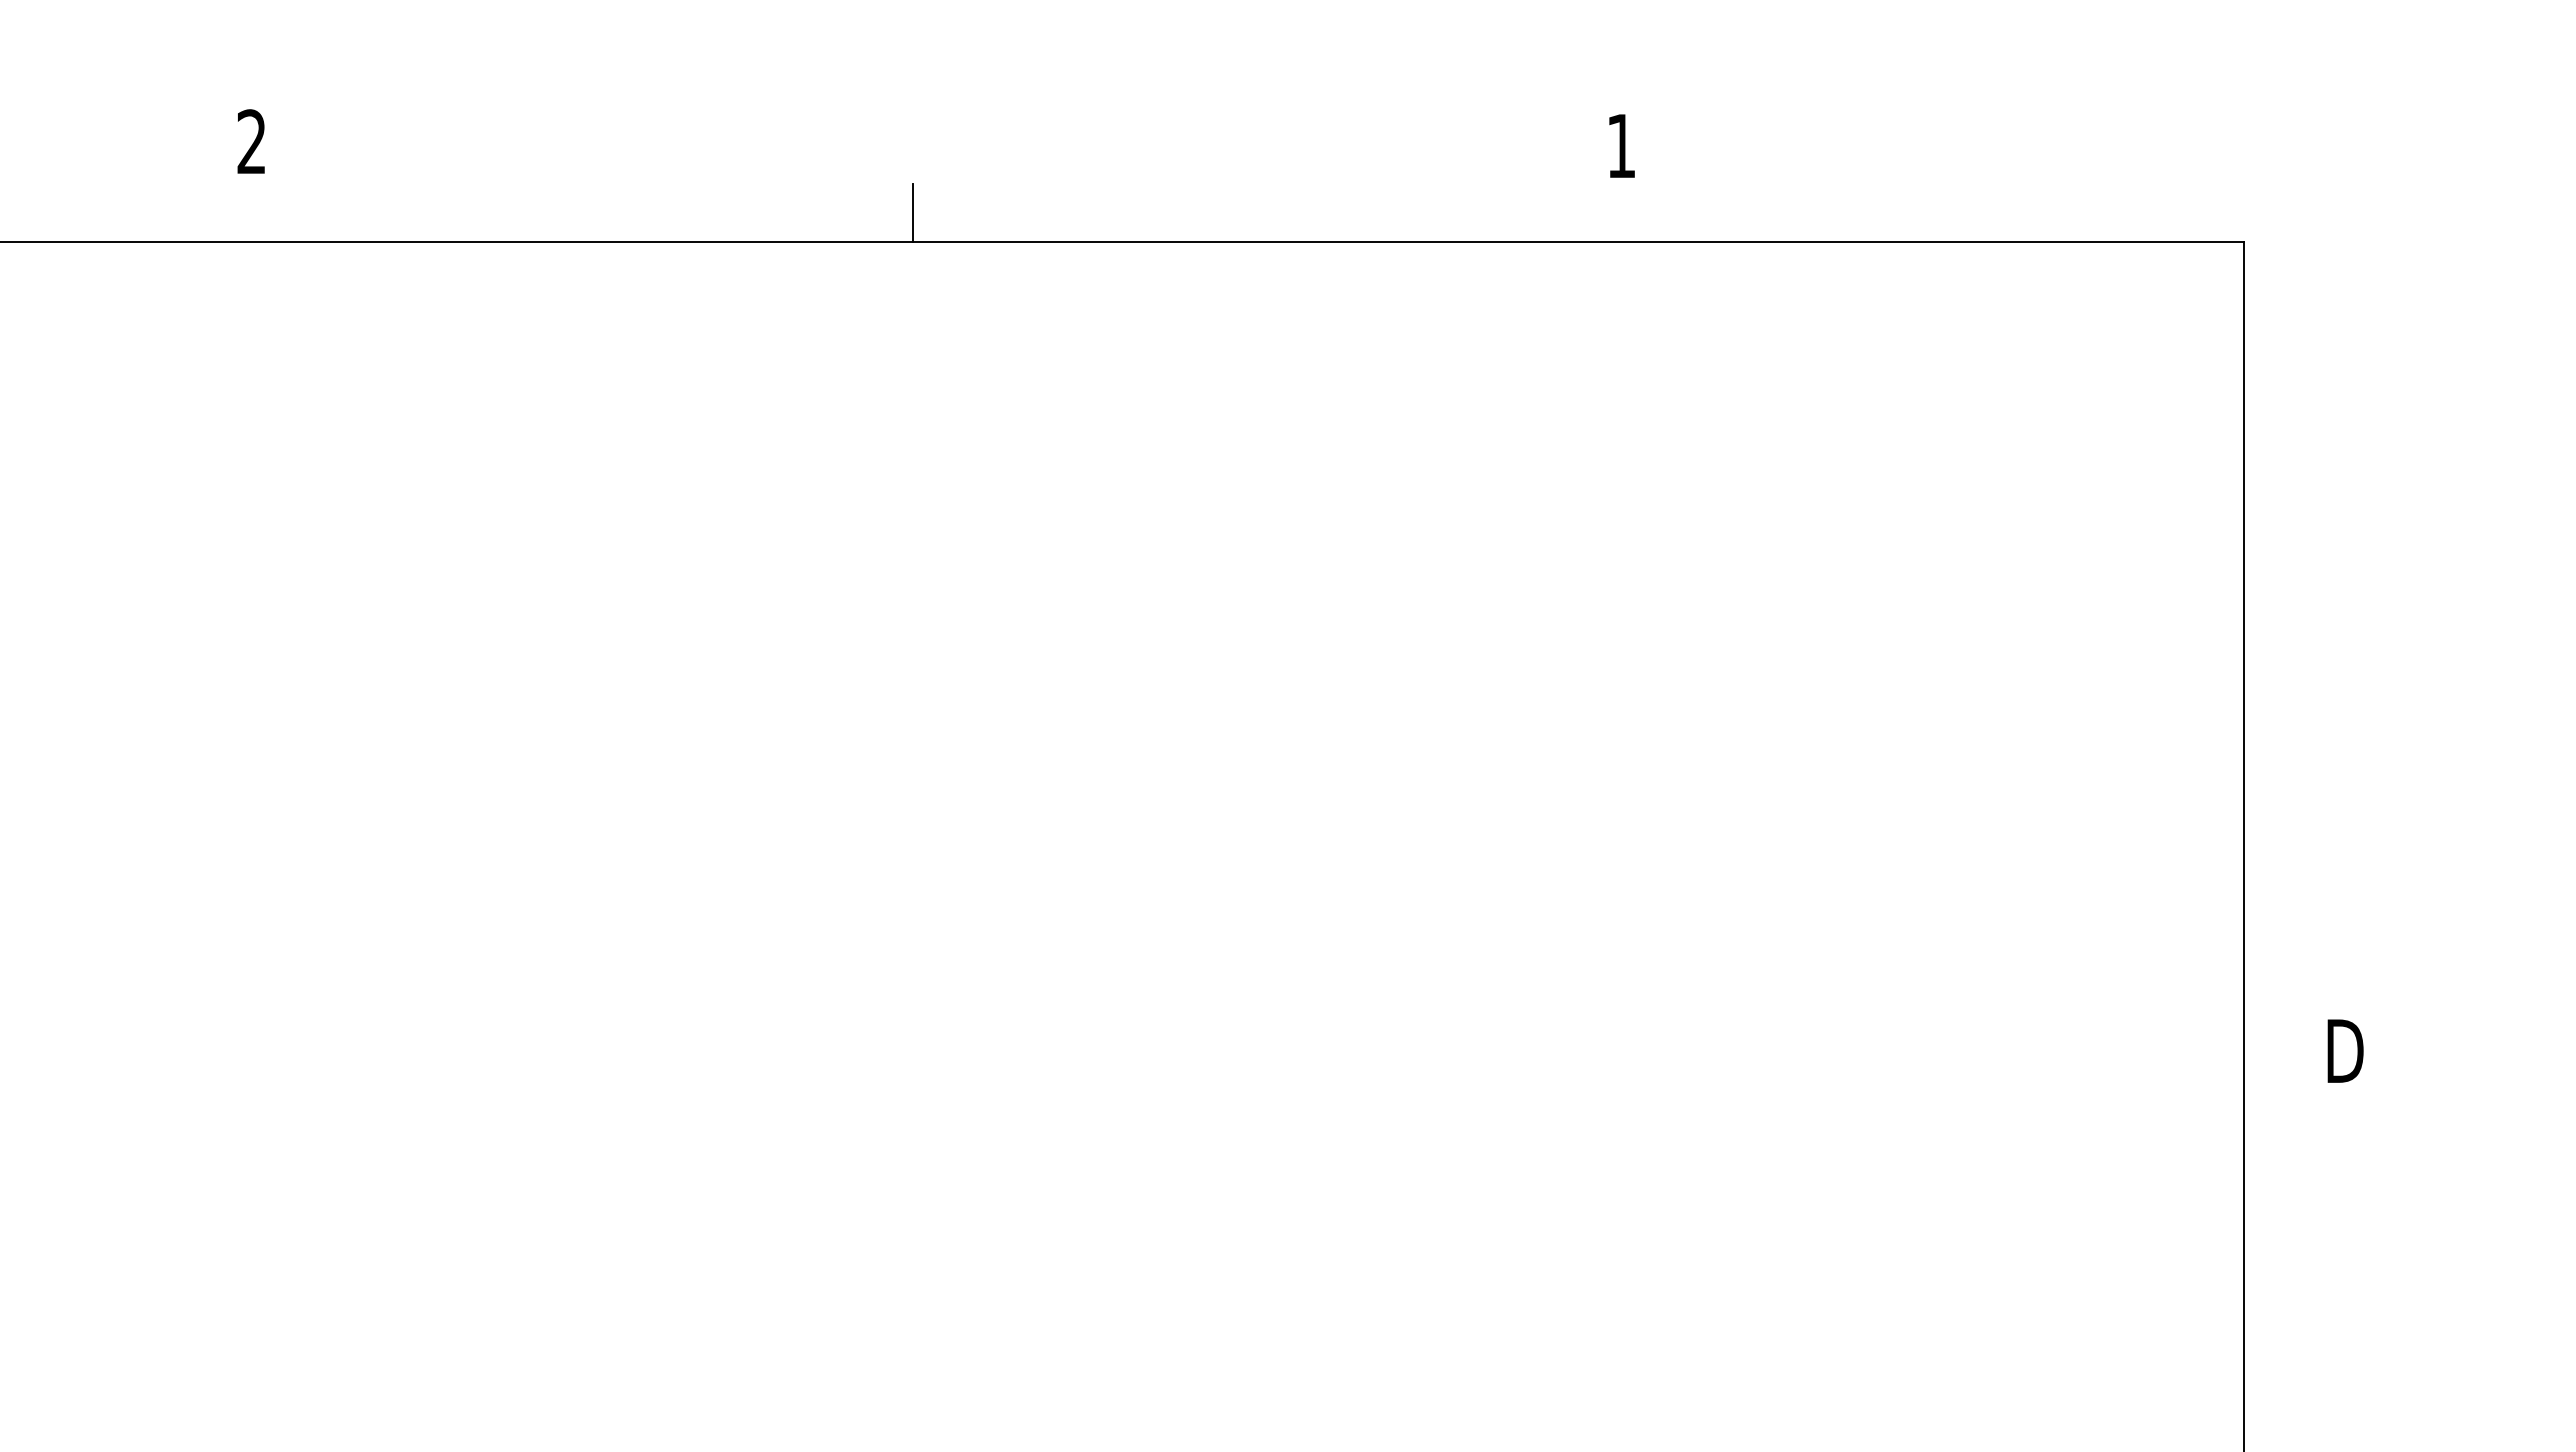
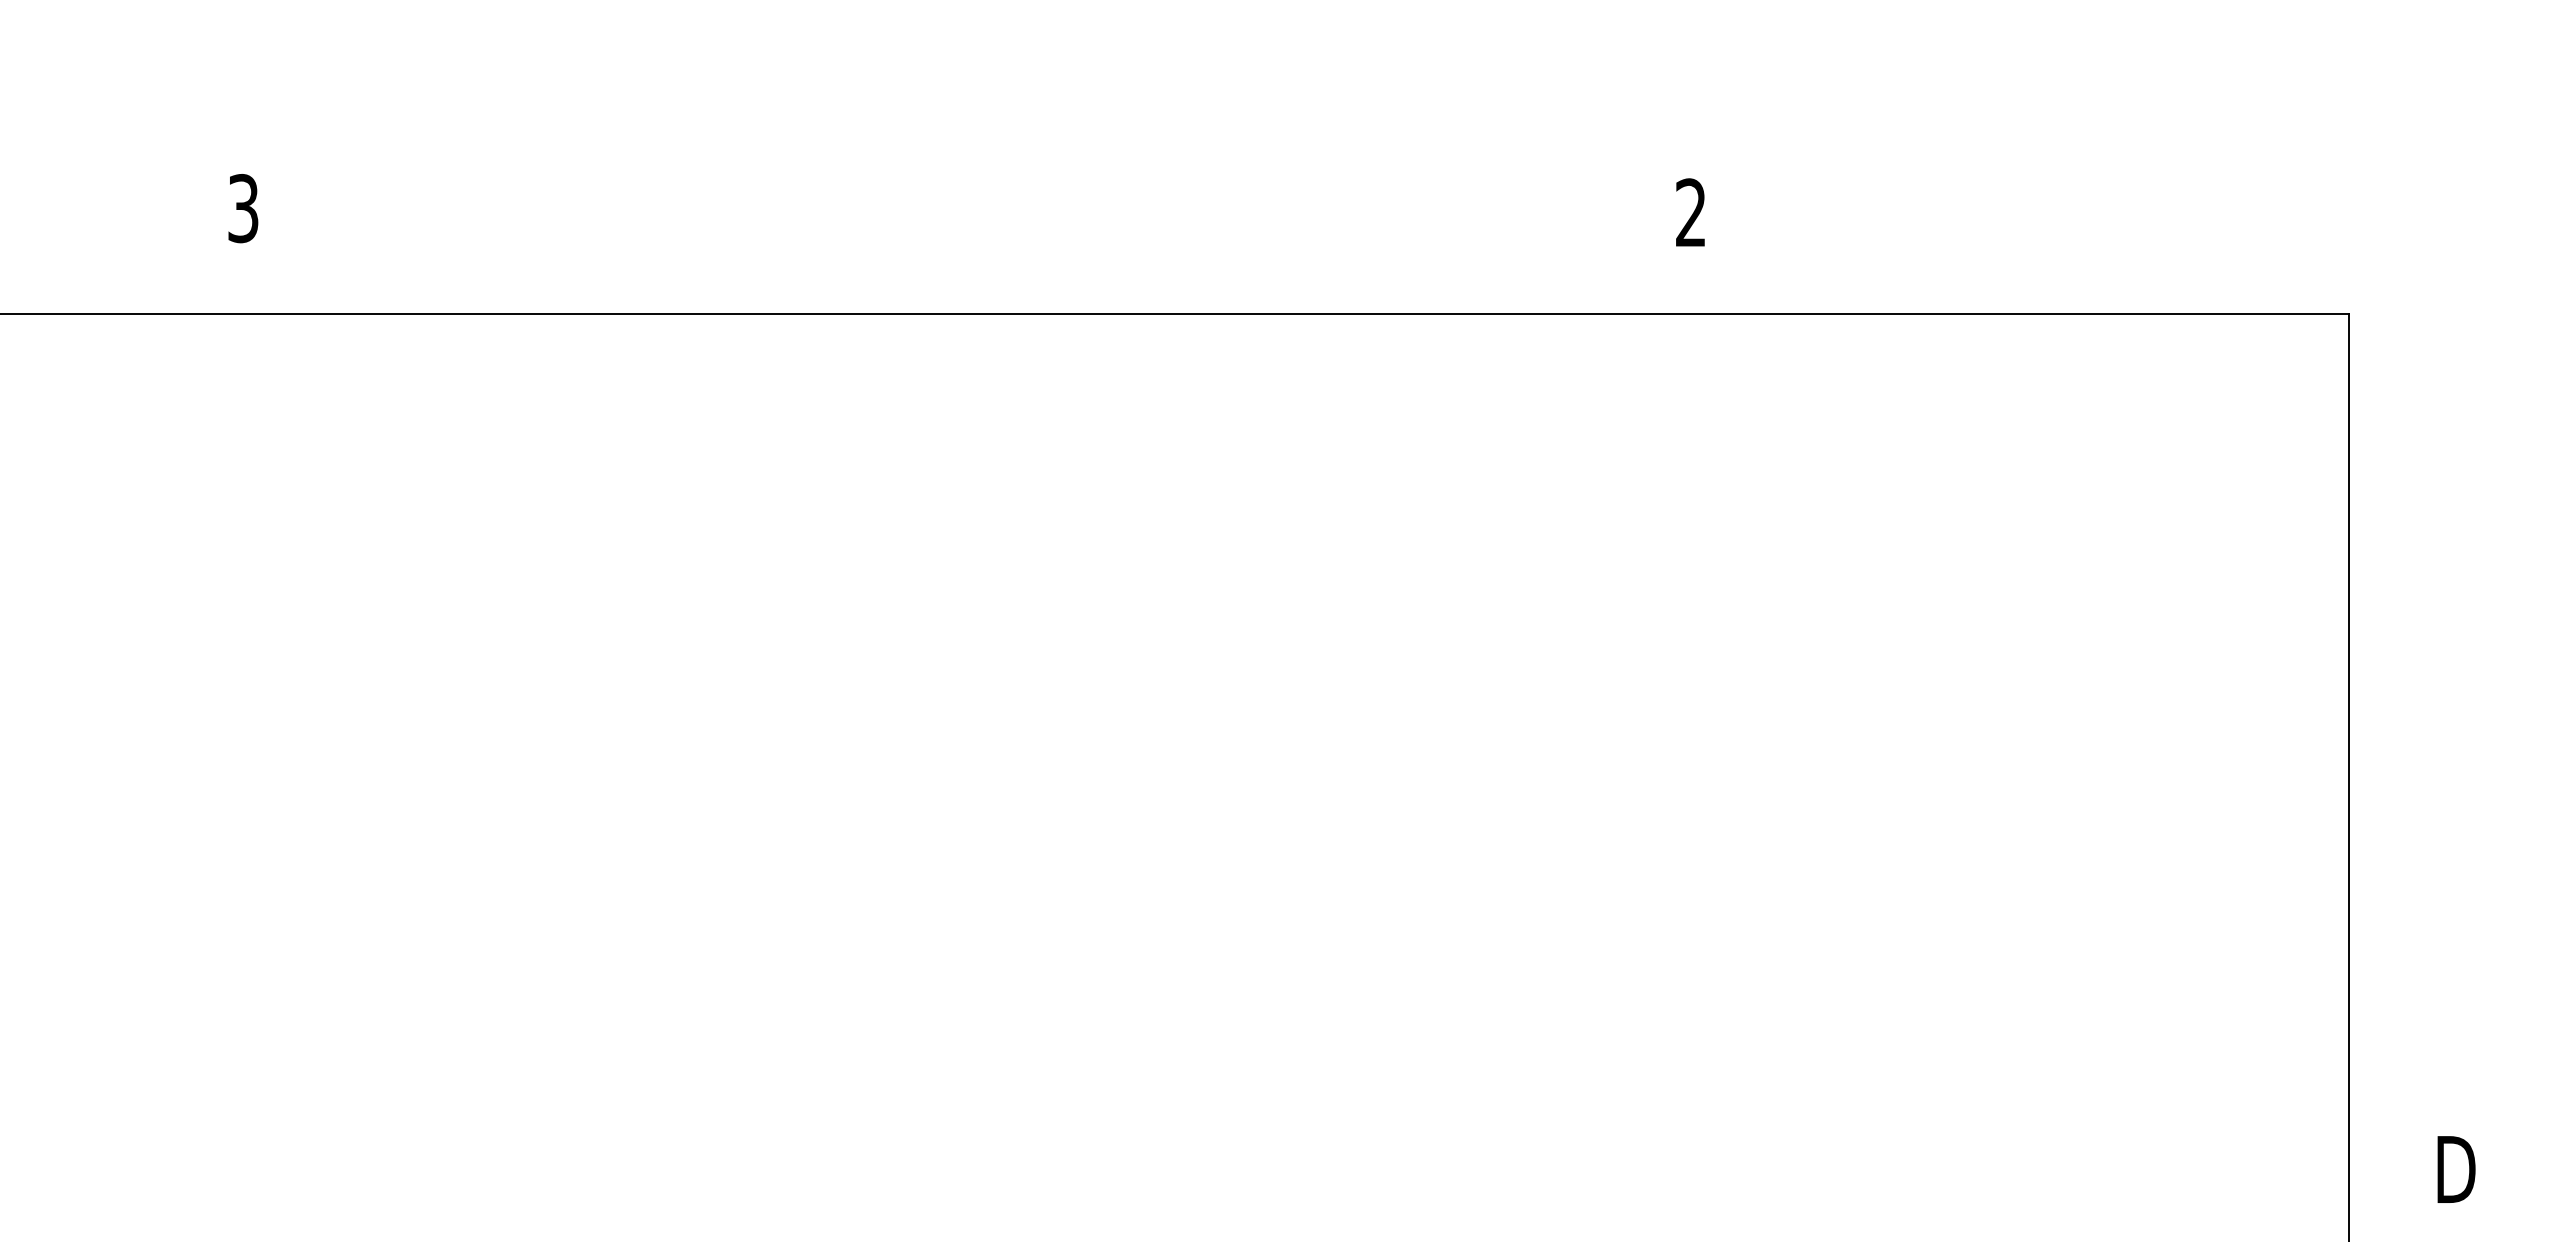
text: (251, 141) -> (243, 208), 2 -> 3
text: (1620, 145) -> (1690, 212), 1 -> 2
line: (913, 212) -> (942, 283), removed

